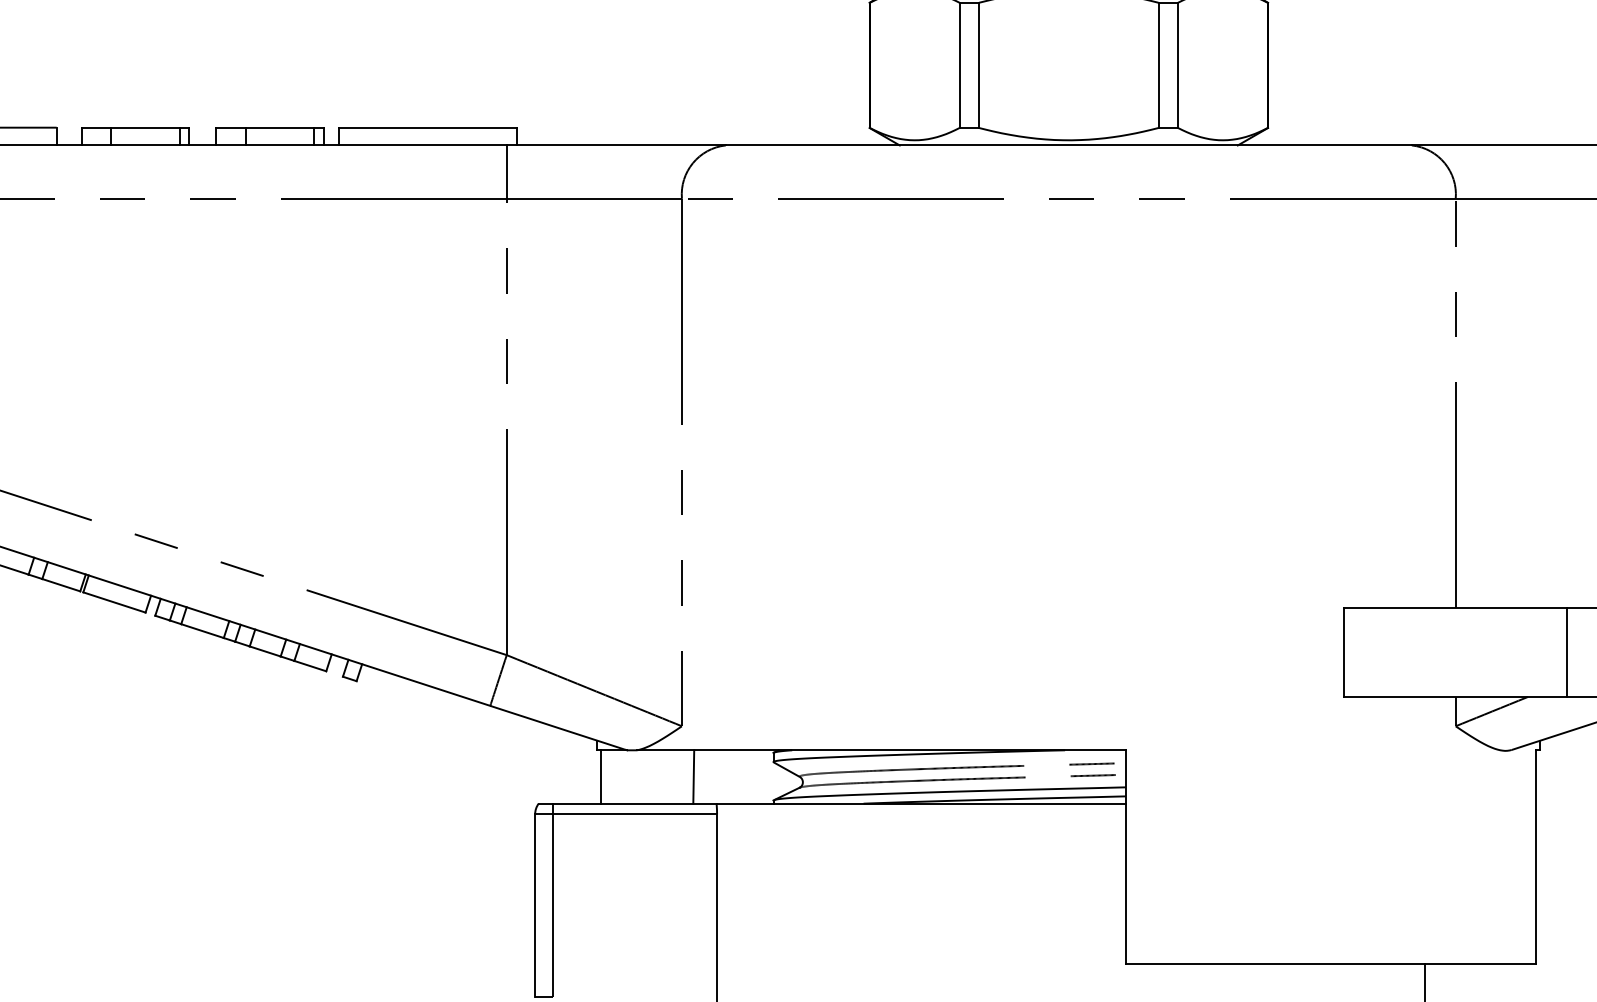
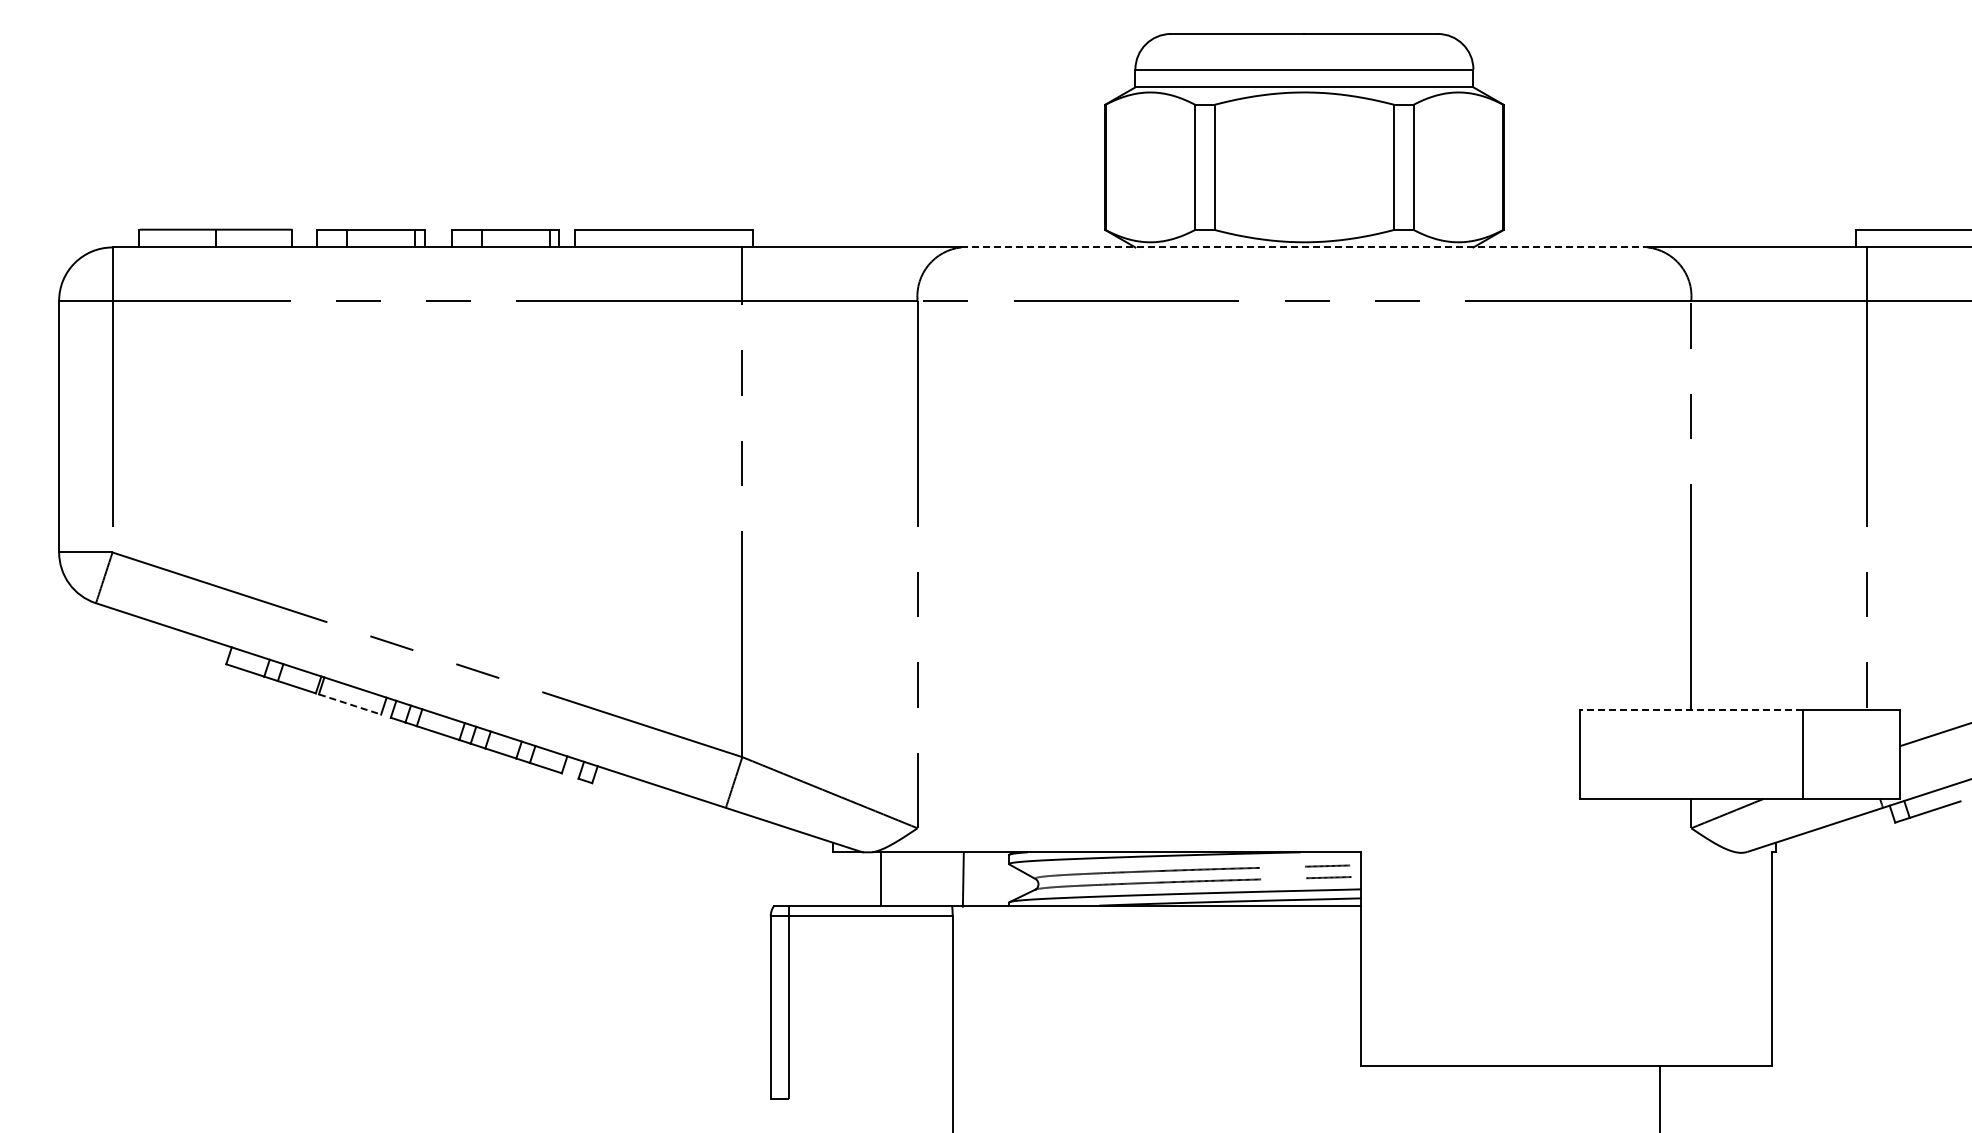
line: (1068, 145) -> (1304, 247), solid -> dashed
line: (114, 602) -> (350, 704), solid -> dashed
line: (1454, 608) -> (1690, 710), solid -> dashed
line: (600, 776) -> (881, 878), moved
line: (692, 776) -> (962, 879), moved

